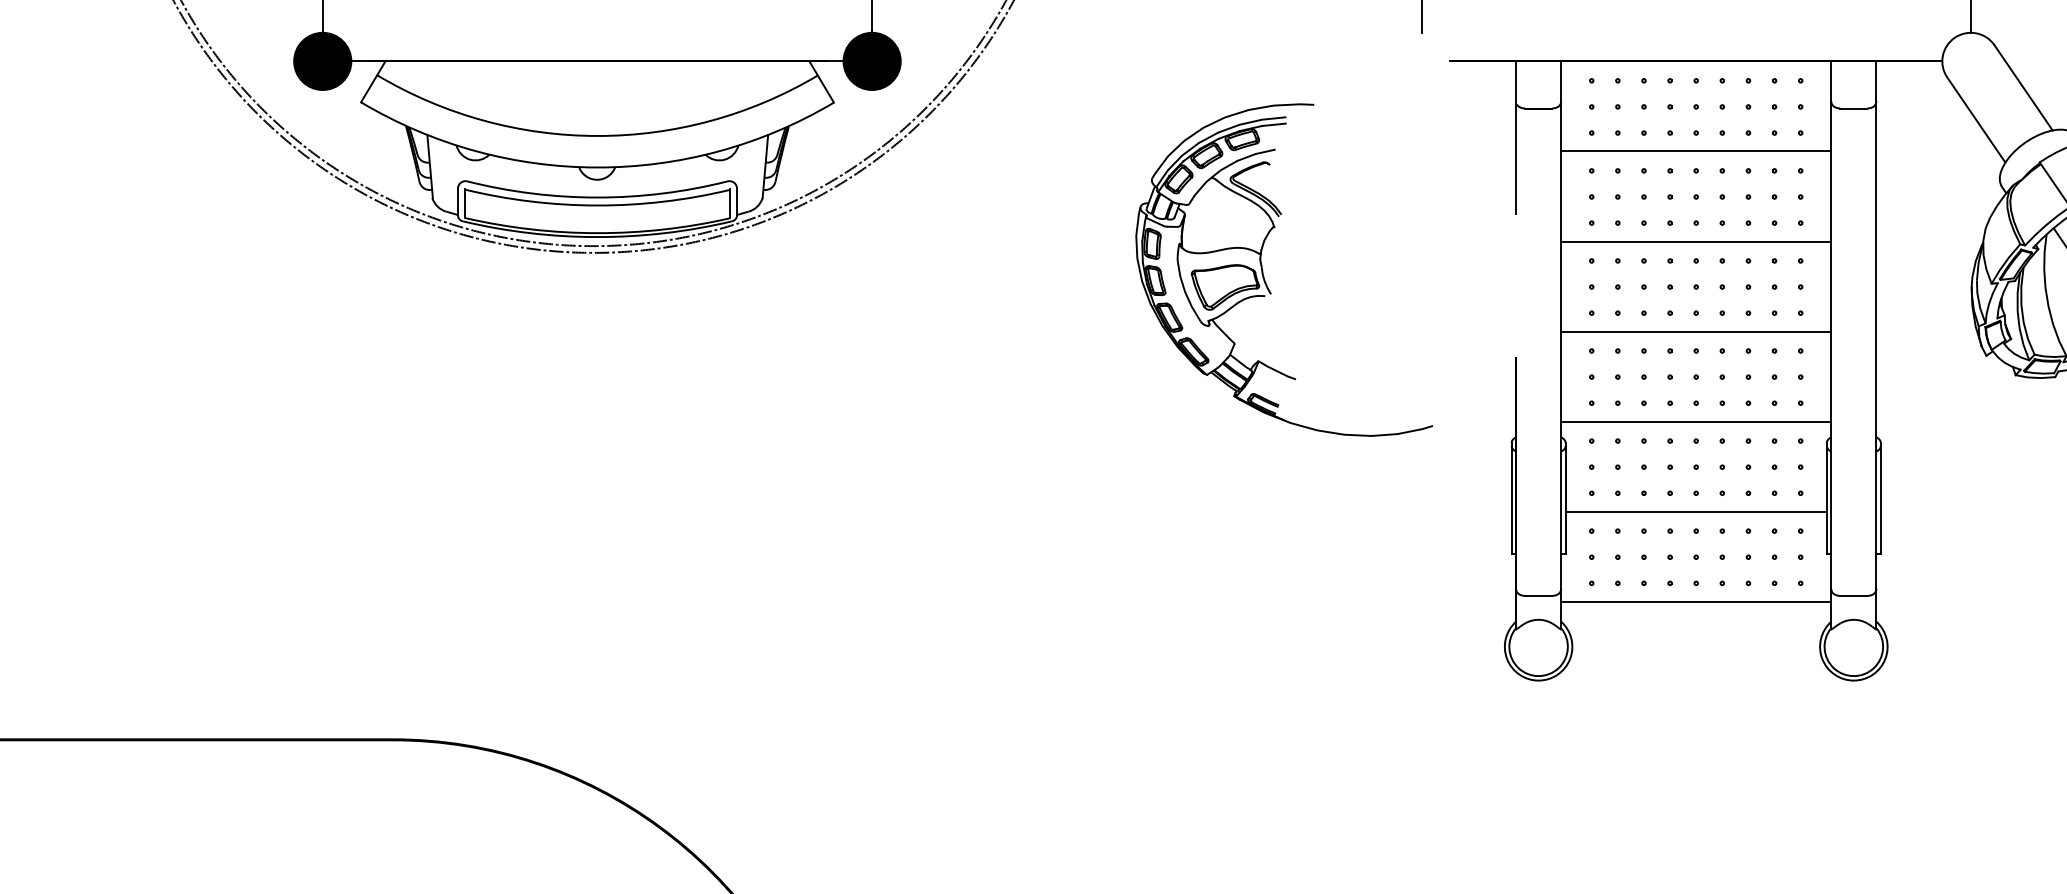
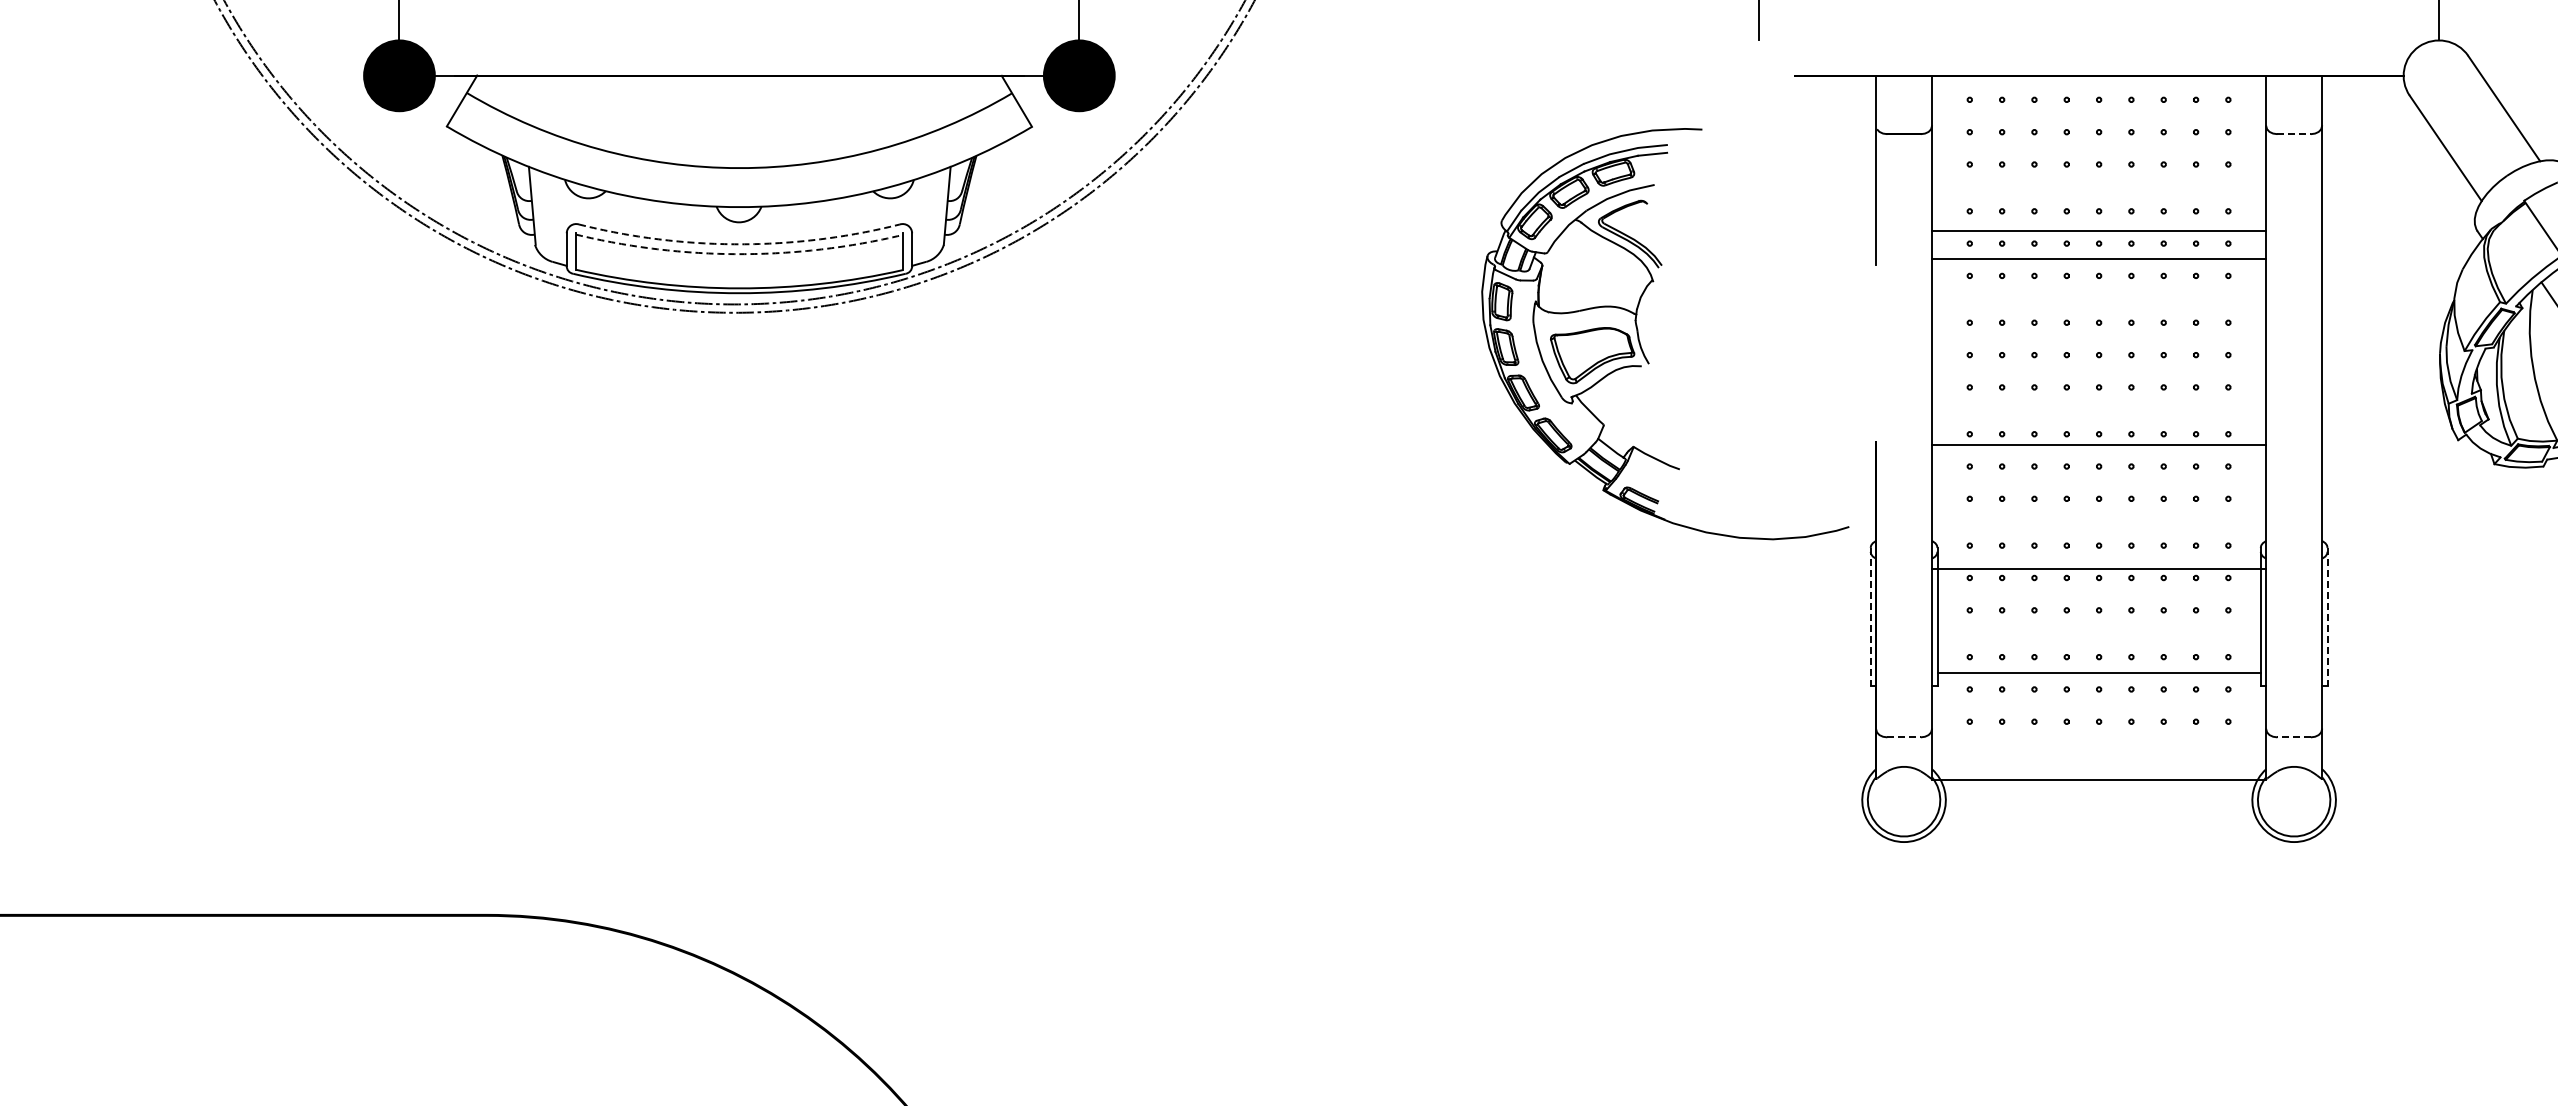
line: (1854, 108) -> (2294, 134), solid -> dashed
line: (1695, 151) -> (2098, 231), moved
arc: (597, 197) -> (739, 244), solid -> dashed
arc: (597, 205) -> (739, 254), solid -> dashed
line: (1695, 241) -> (2098, 258), moved
part: (1264, 276) -> (1640, 341), moved
line: (1695, 331) -> (2098, 445), moved
line: (1695, 421) -> (2098, 568), moved
line: (1511, 498) -> (1870, 616), solid -> dashed
line: (1880, 498) -> (2327, 616), solid -> dashed
line: (1695, 512) -> (2098, 673), moved
line: (1538, 596) -> (1904, 737), solid -> dashed
line: (1854, 596) -> (2294, 737), solid -> dashed
line: (1695, 601) -> (2098, 779), moved

